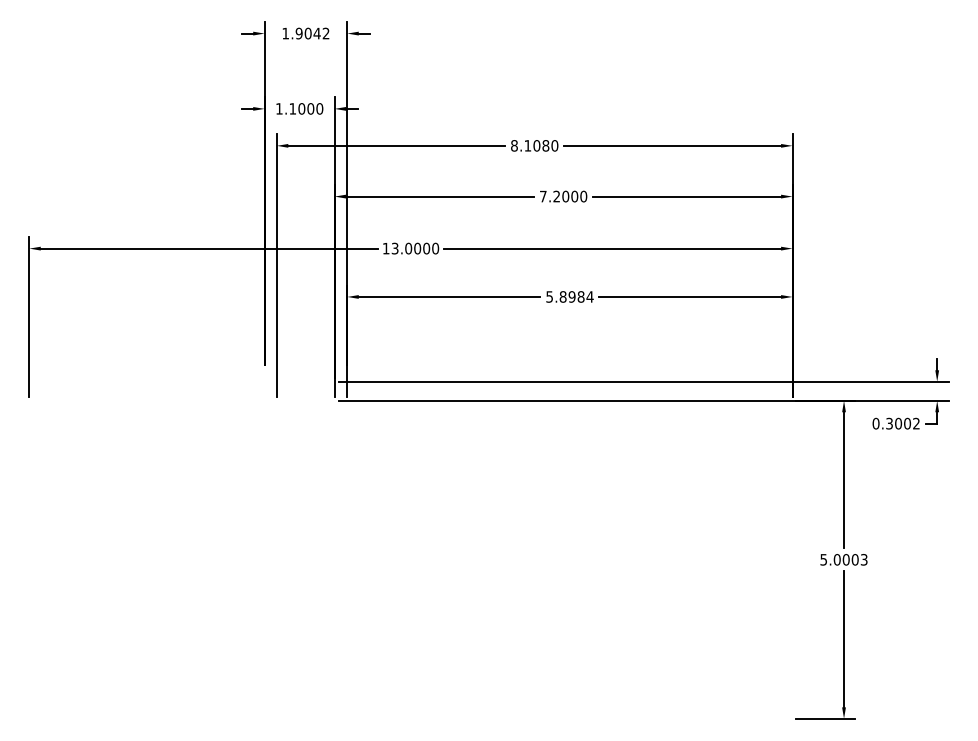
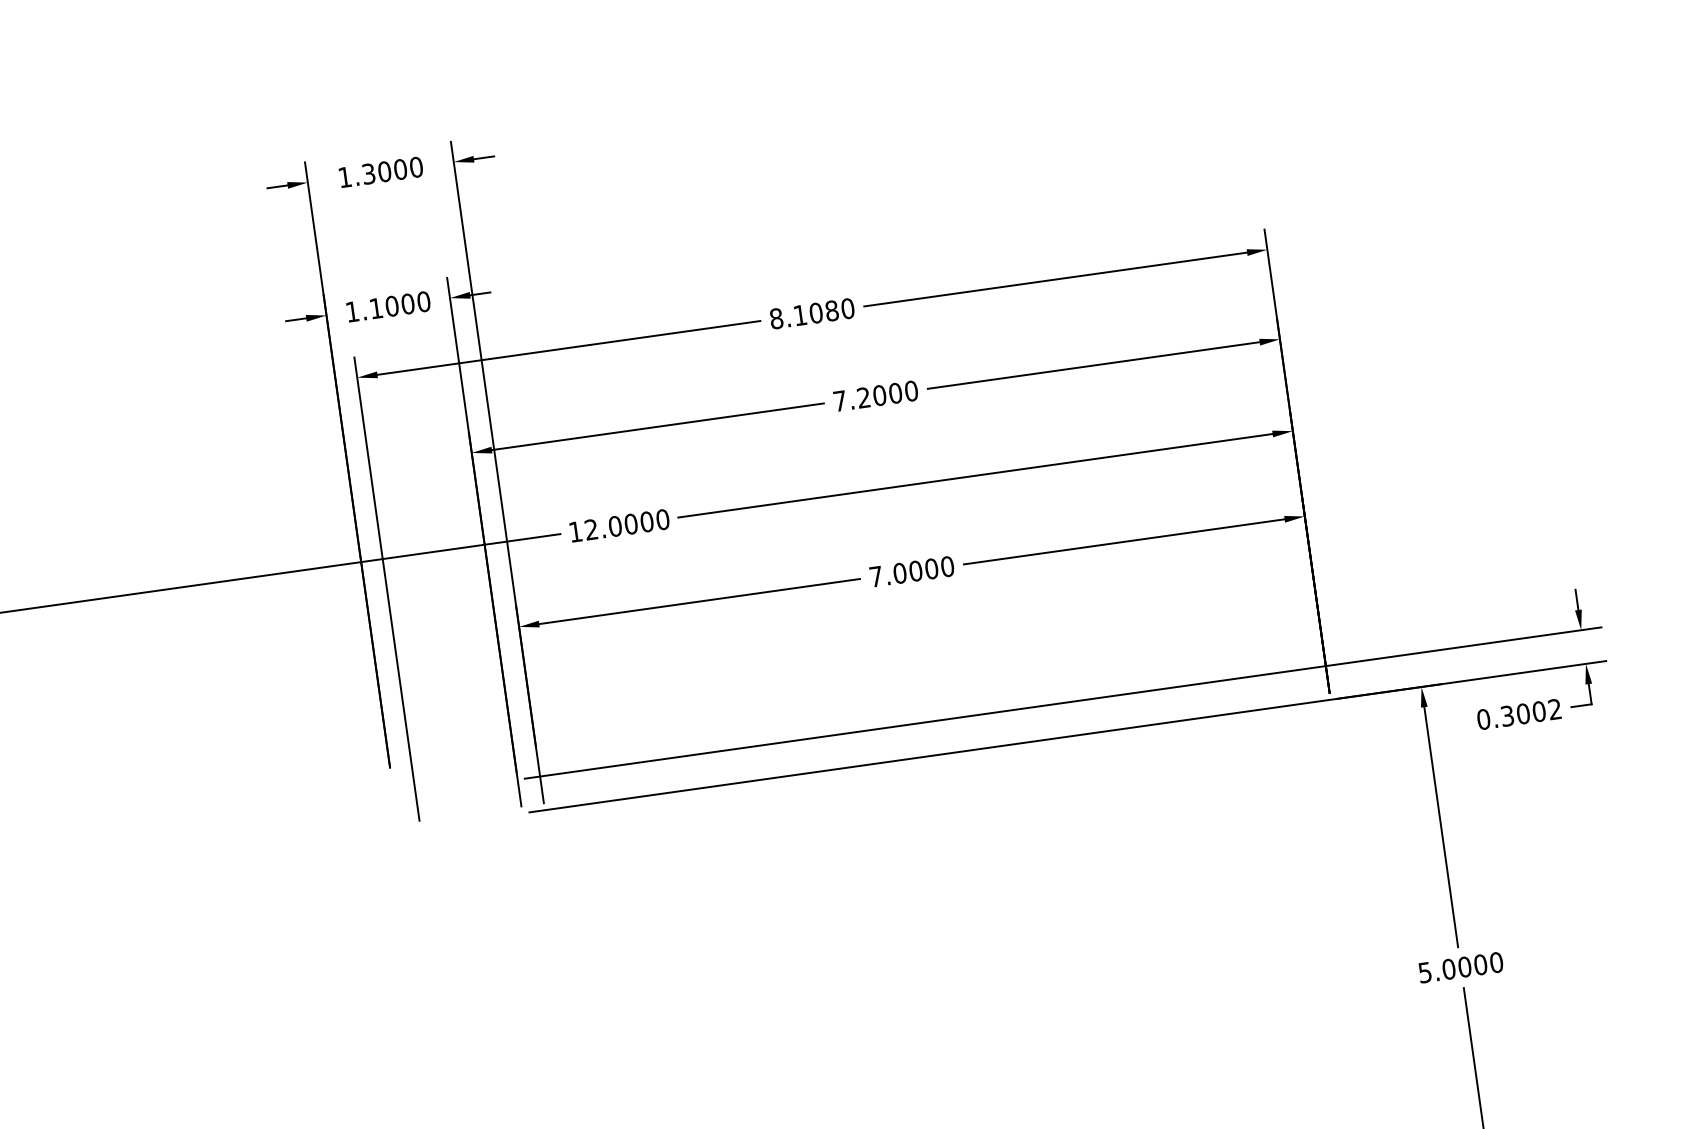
text: (312, 33) -> (392, 170), 1.9042 -> 1.3000
text: (394, 248) -> (590, 529), 13.0000 -> 12.0000
text: (569, 296) -> (911, 570), 5.8984 -> 7.0000
text: (863, 559) -> (1495, 962), 5.0003 -> 5.0000

